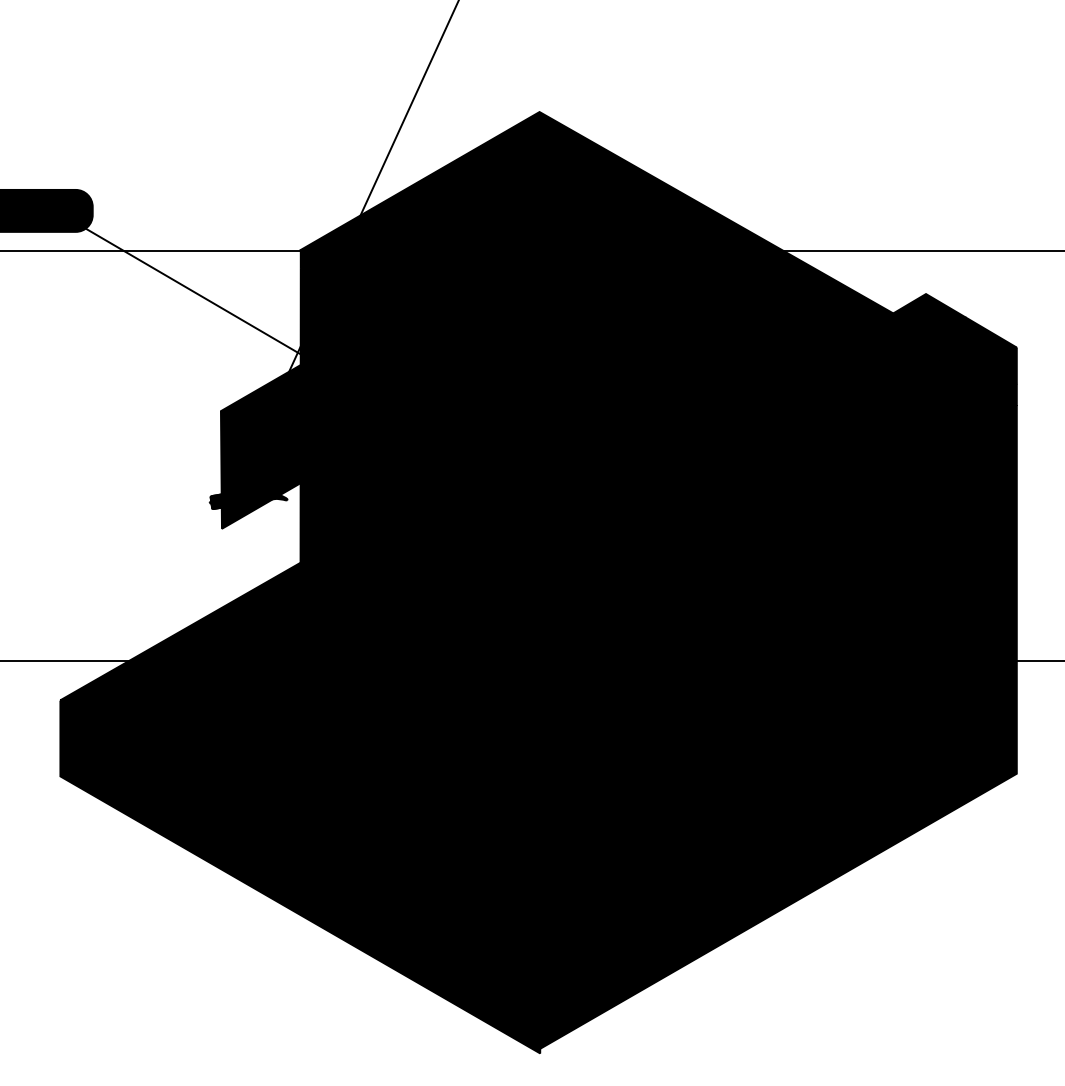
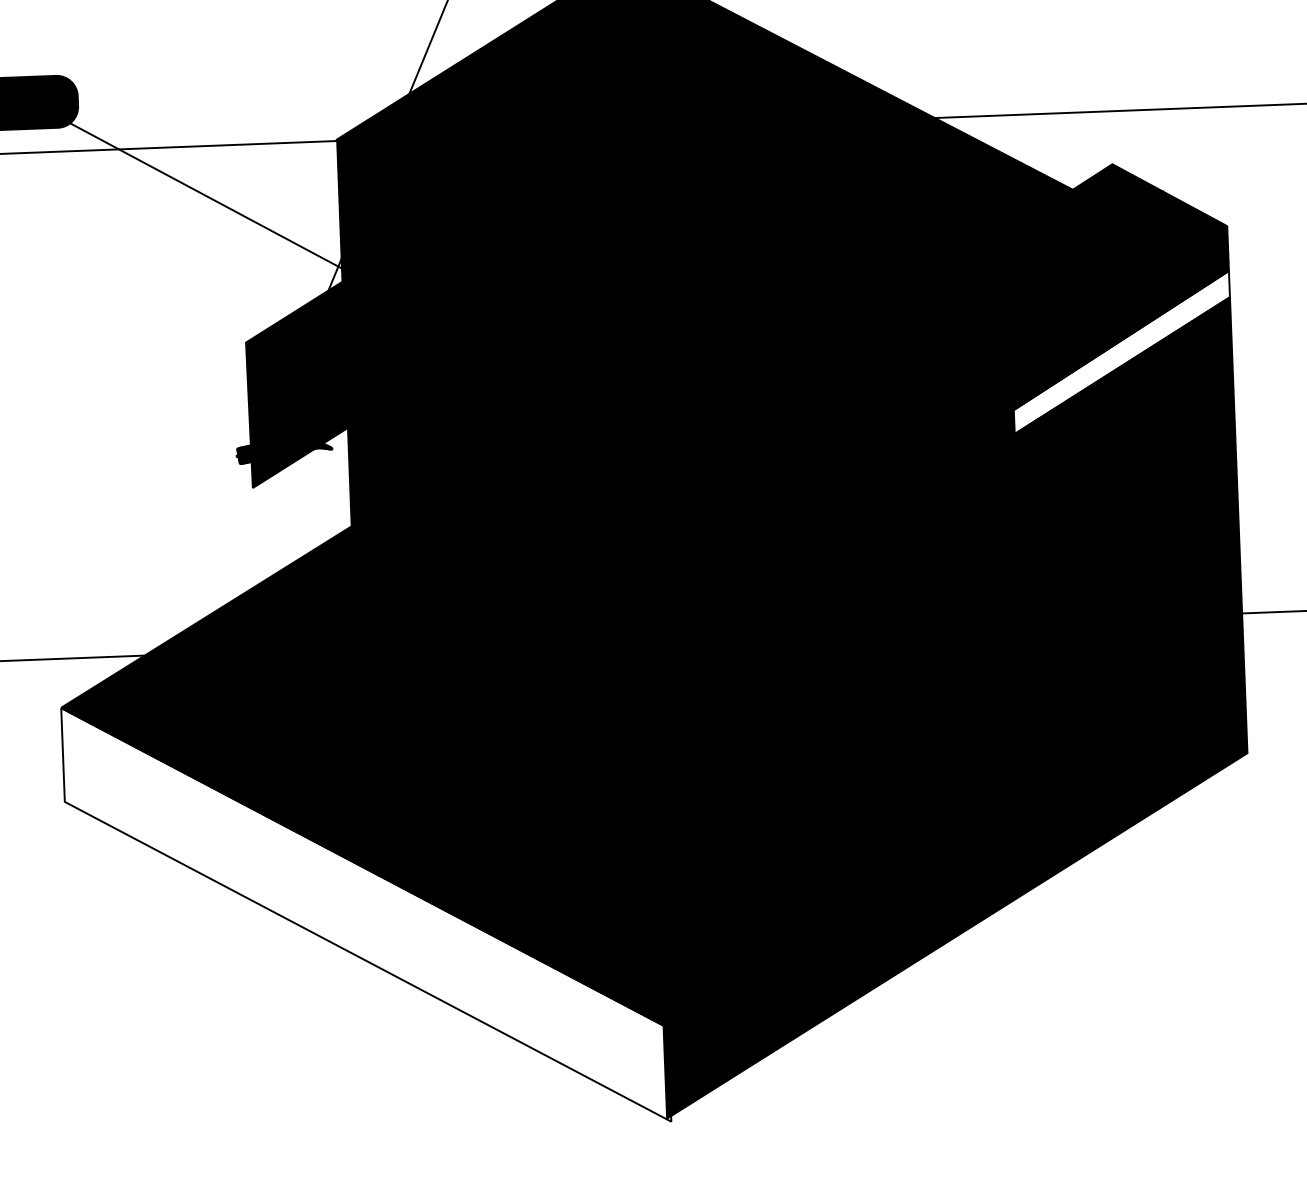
fill: (897, 463) -> (1085, 375), removed
fill: (300, 876) -> (366, 914), removed

